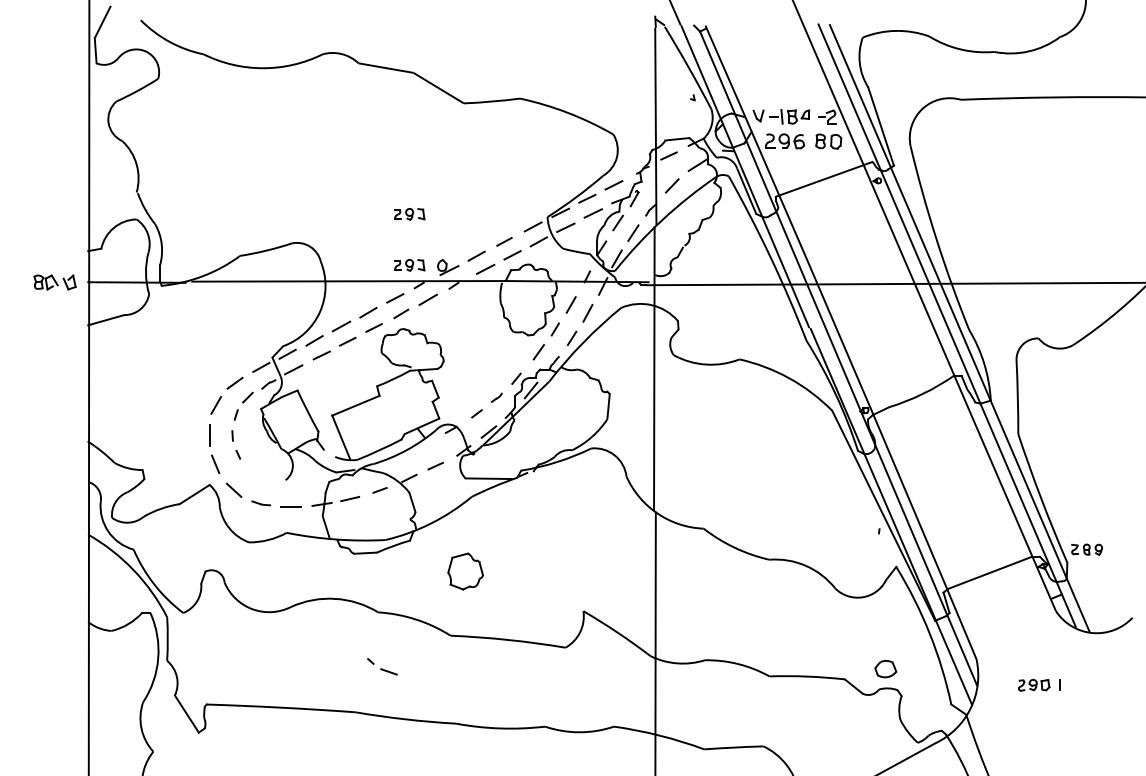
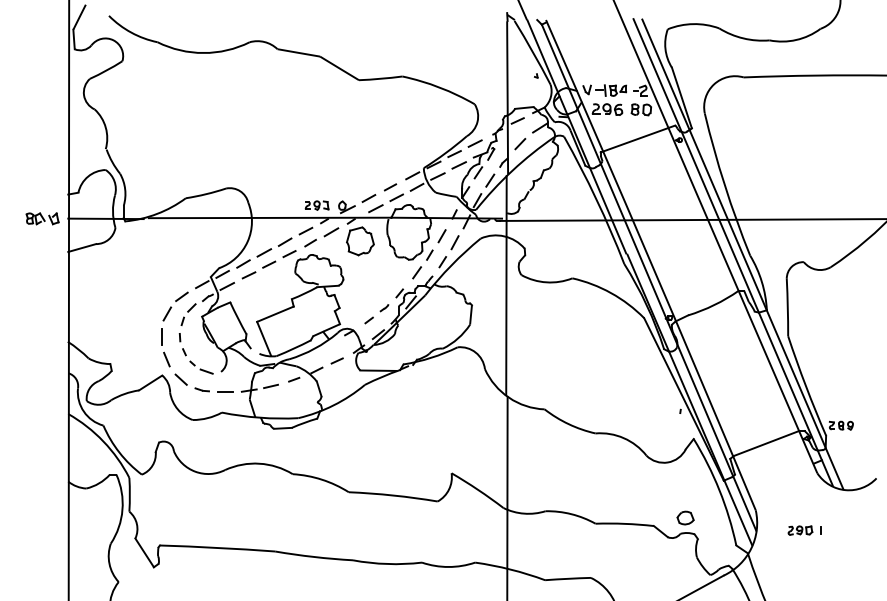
part: (409, 214) -> (316, 166), removed
part: (465, 571) -> (360, 241), moved
part: (382, 666) -> (201, 367), moved

